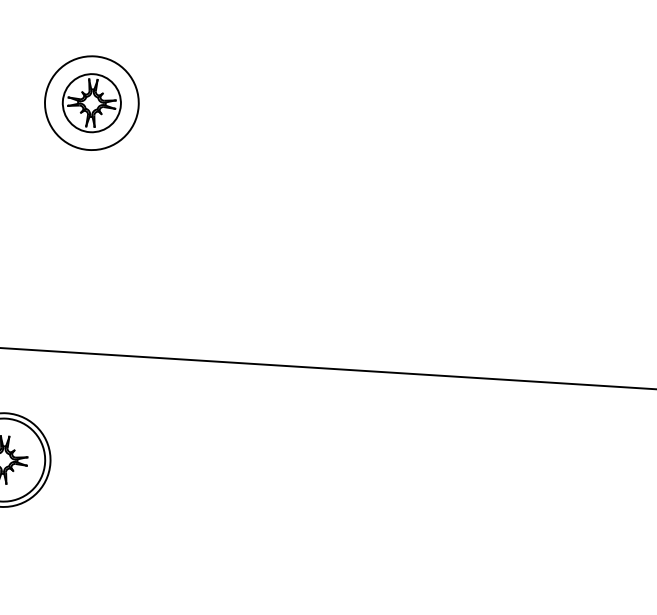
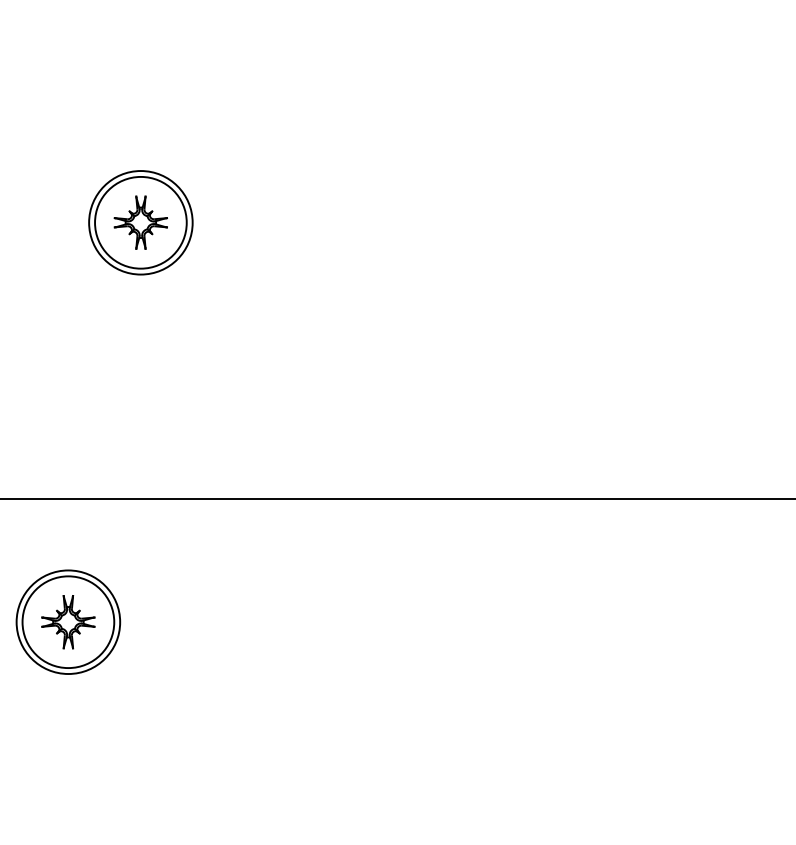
circle: (91, 102) -> (140, 222), size x1.43

